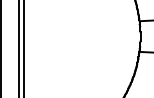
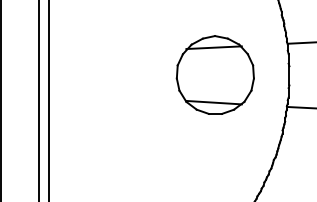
part: (104, 36) -> (215, 75), added

